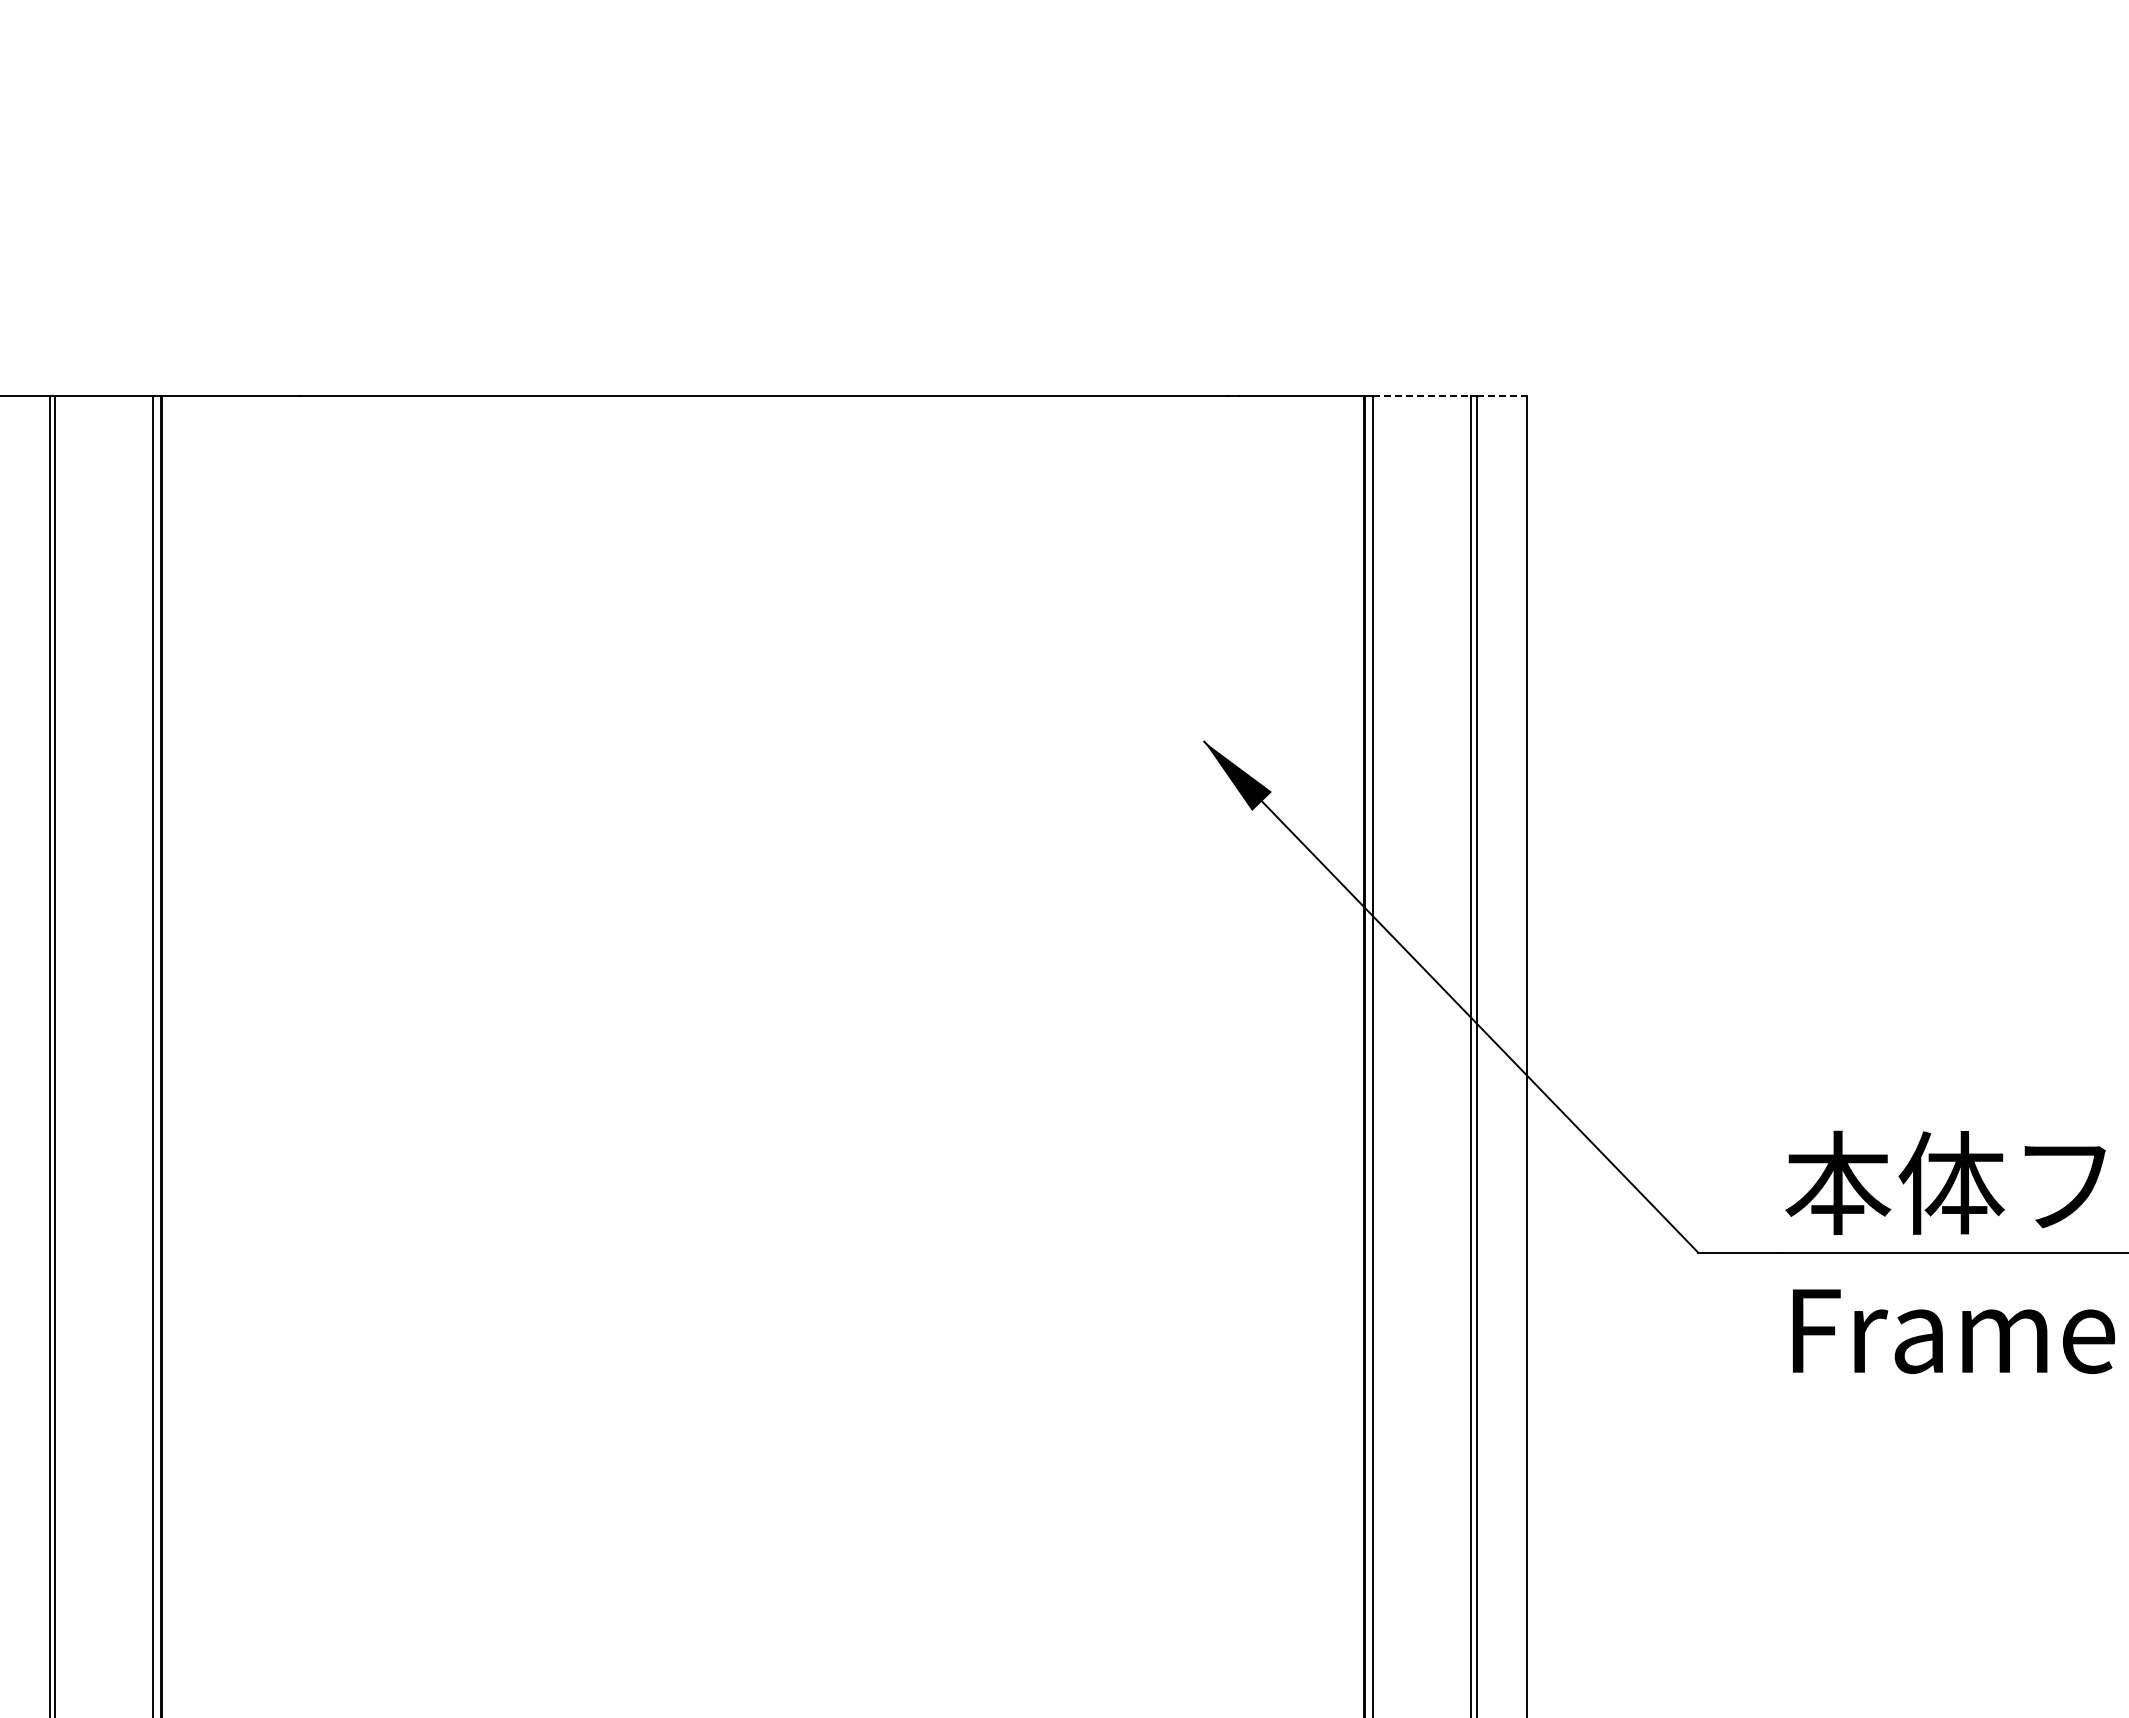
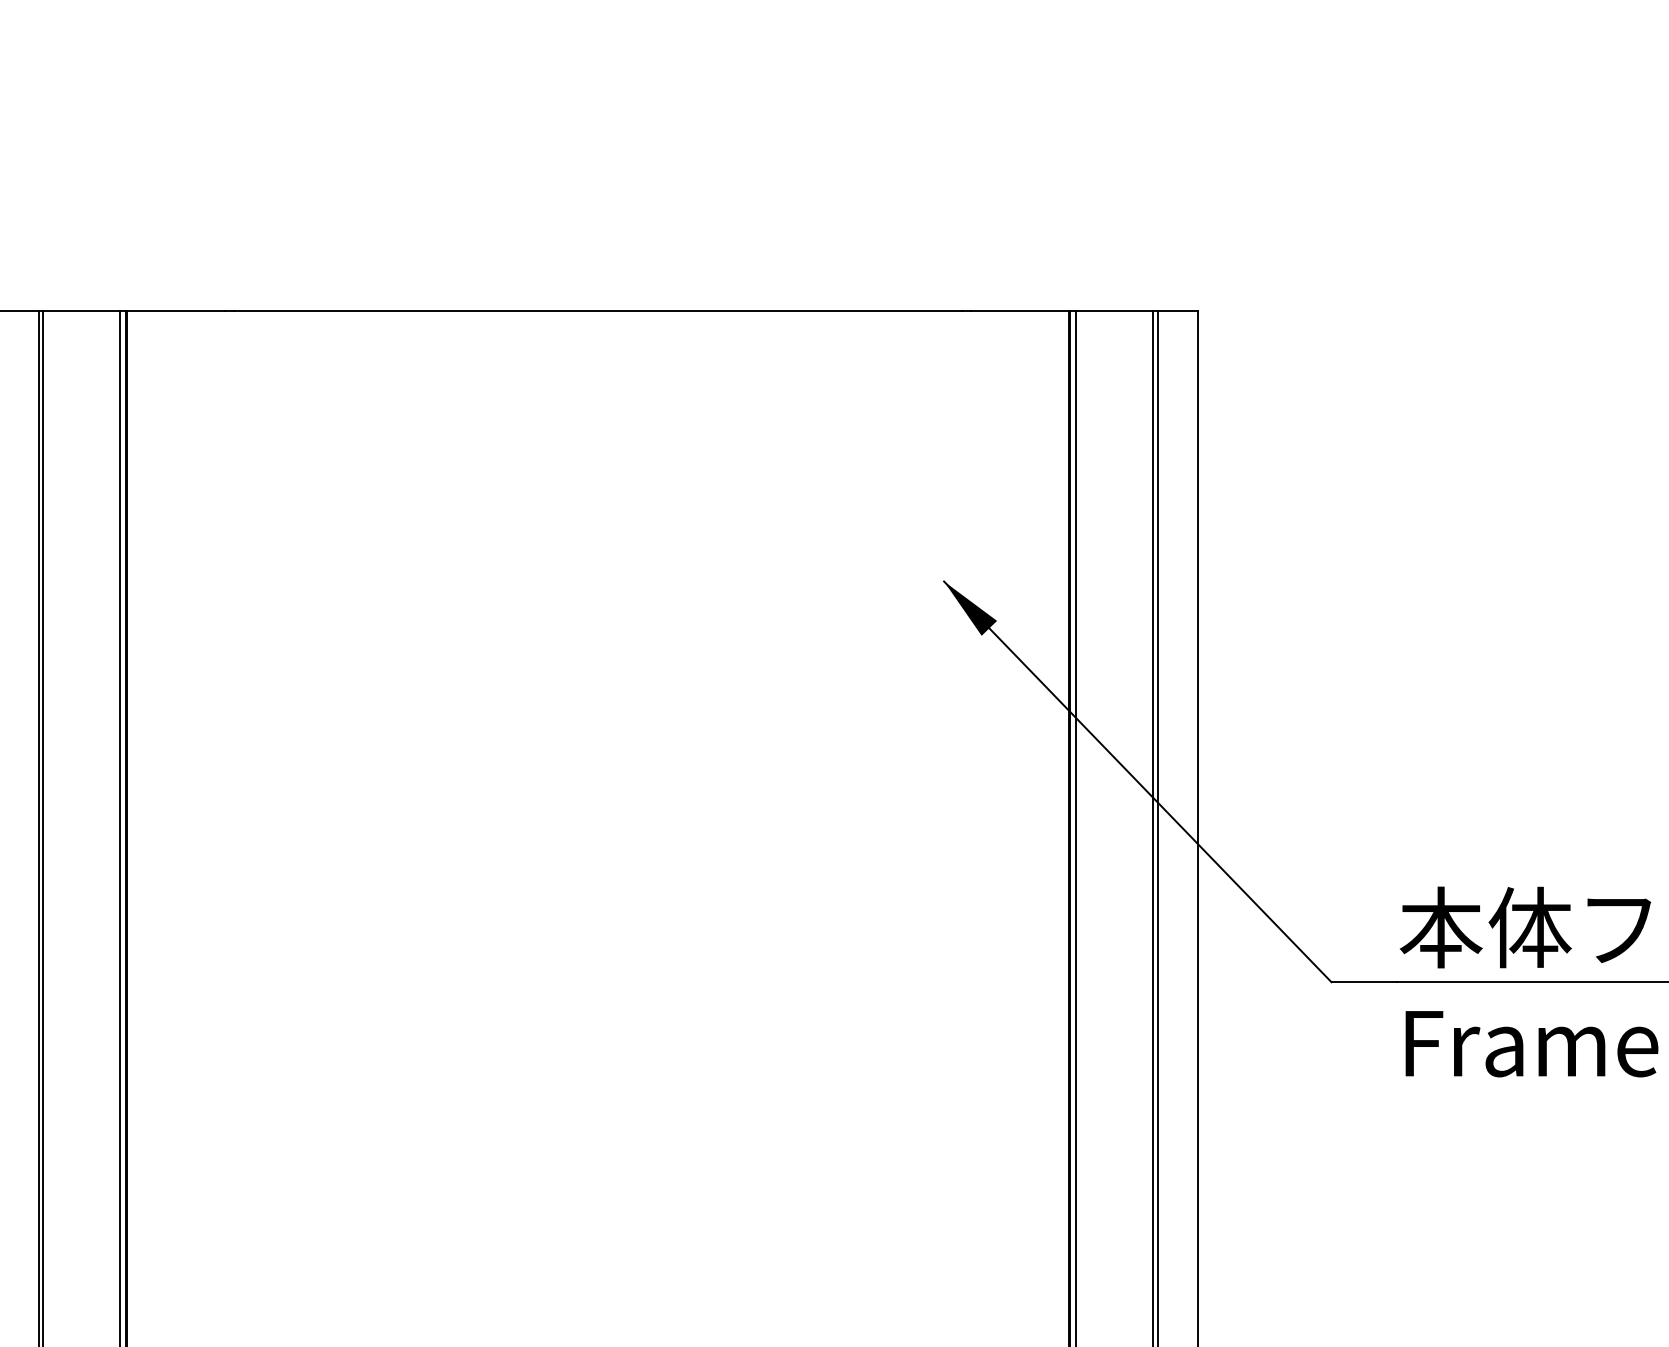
line: (1421, 396) -> (1114, 310), dashed -> solid
line: (1502, 396) -> (1177, 310), dashed -> solid

